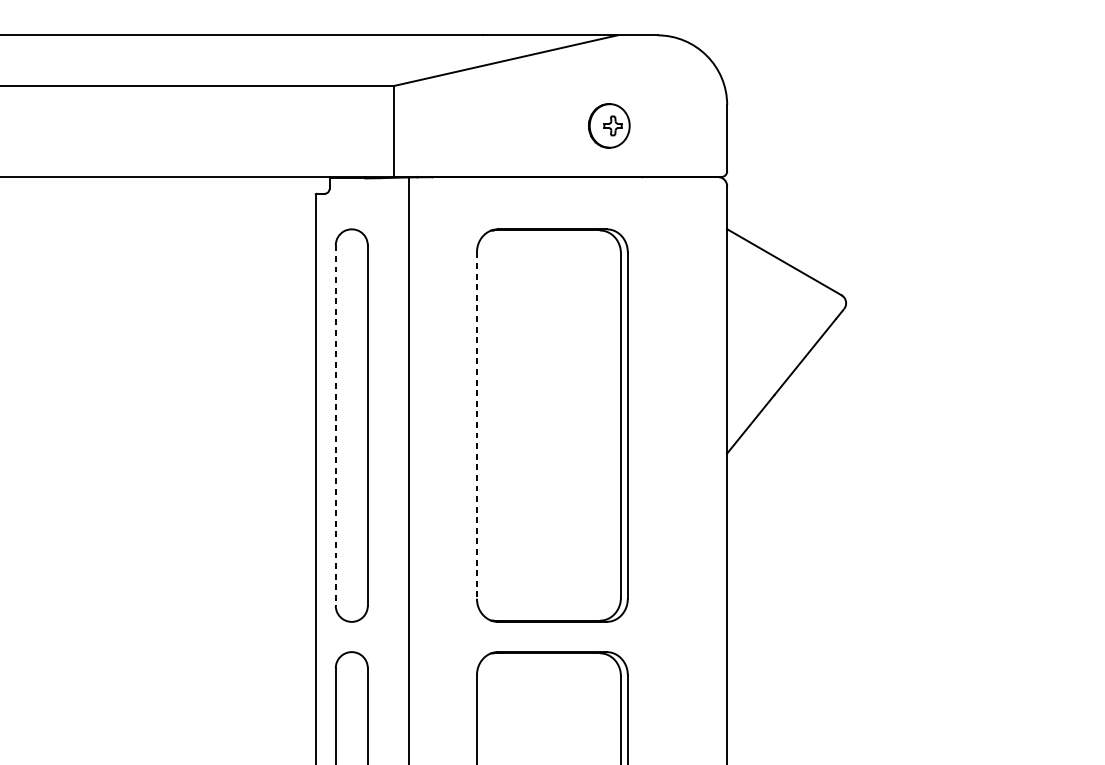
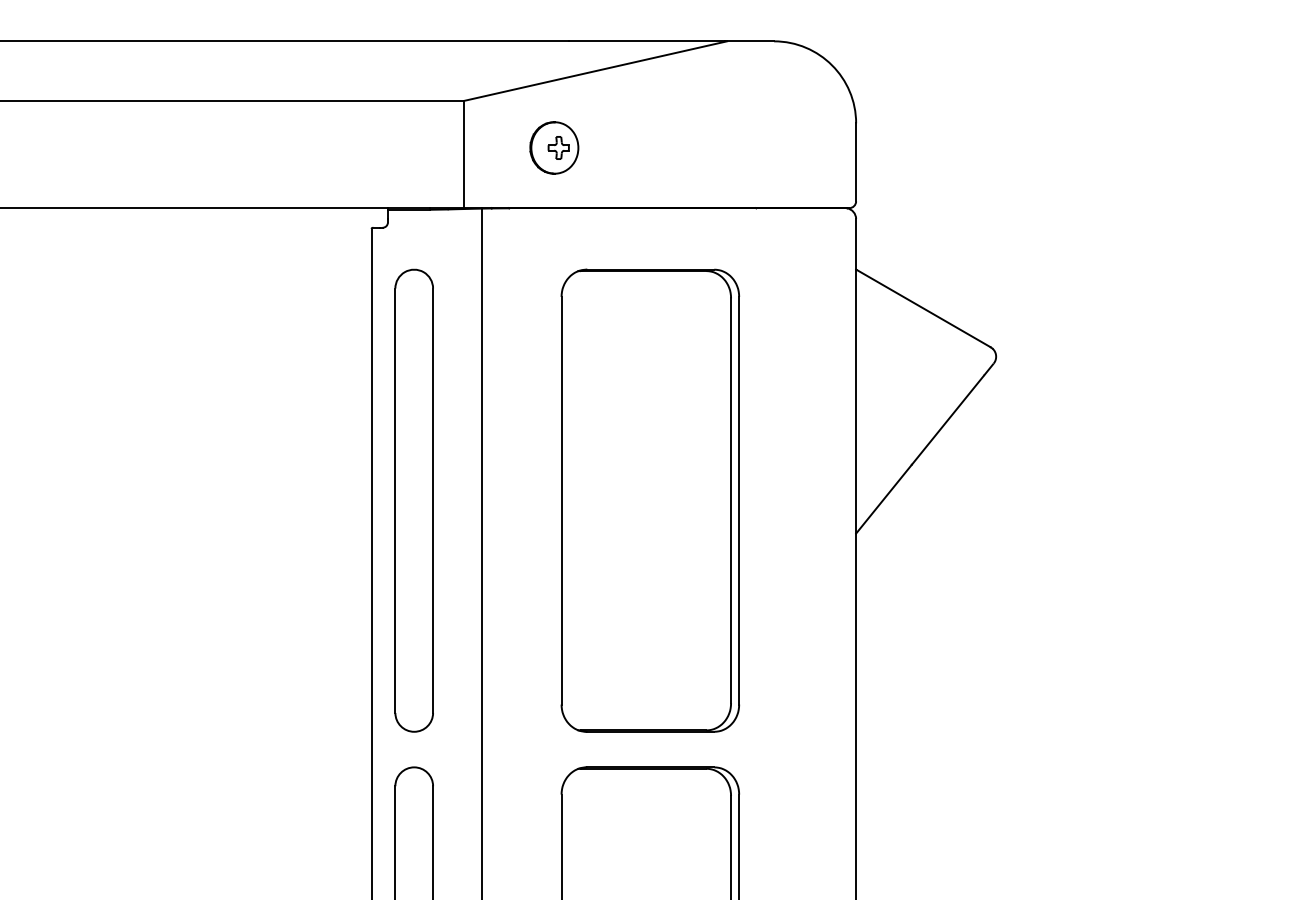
part: (609, 125) -> (554, 147), moved
line: (476, 425) -> (561, 500), dashed -> solid
line: (335, 426) -> (395, 501), dashed -> solid

